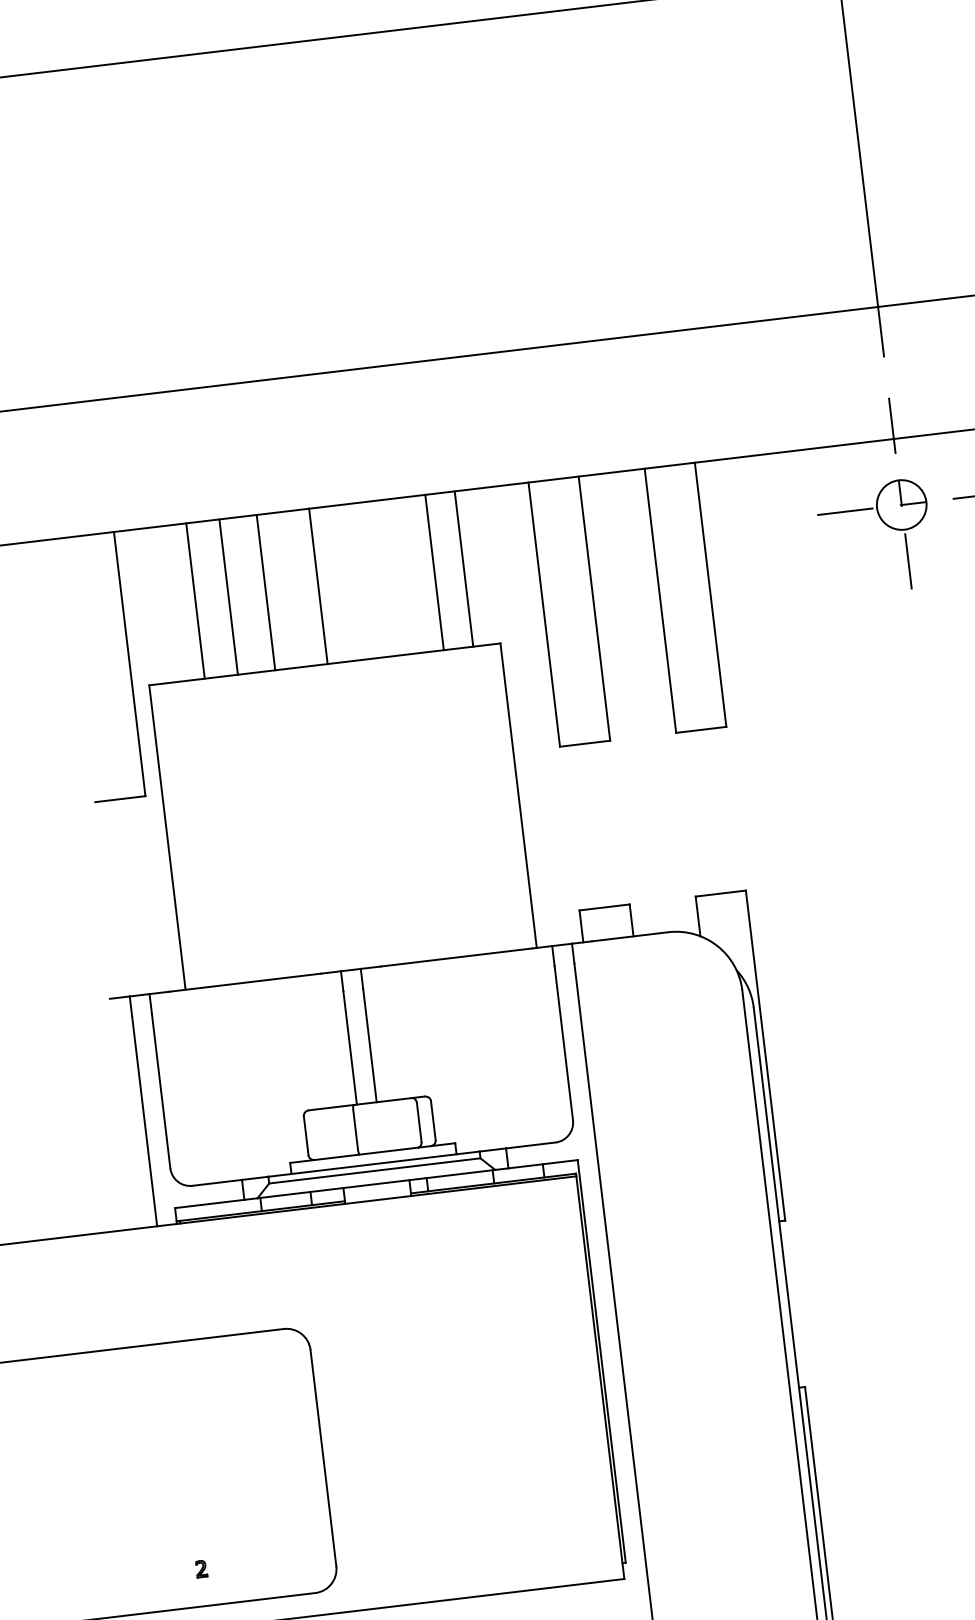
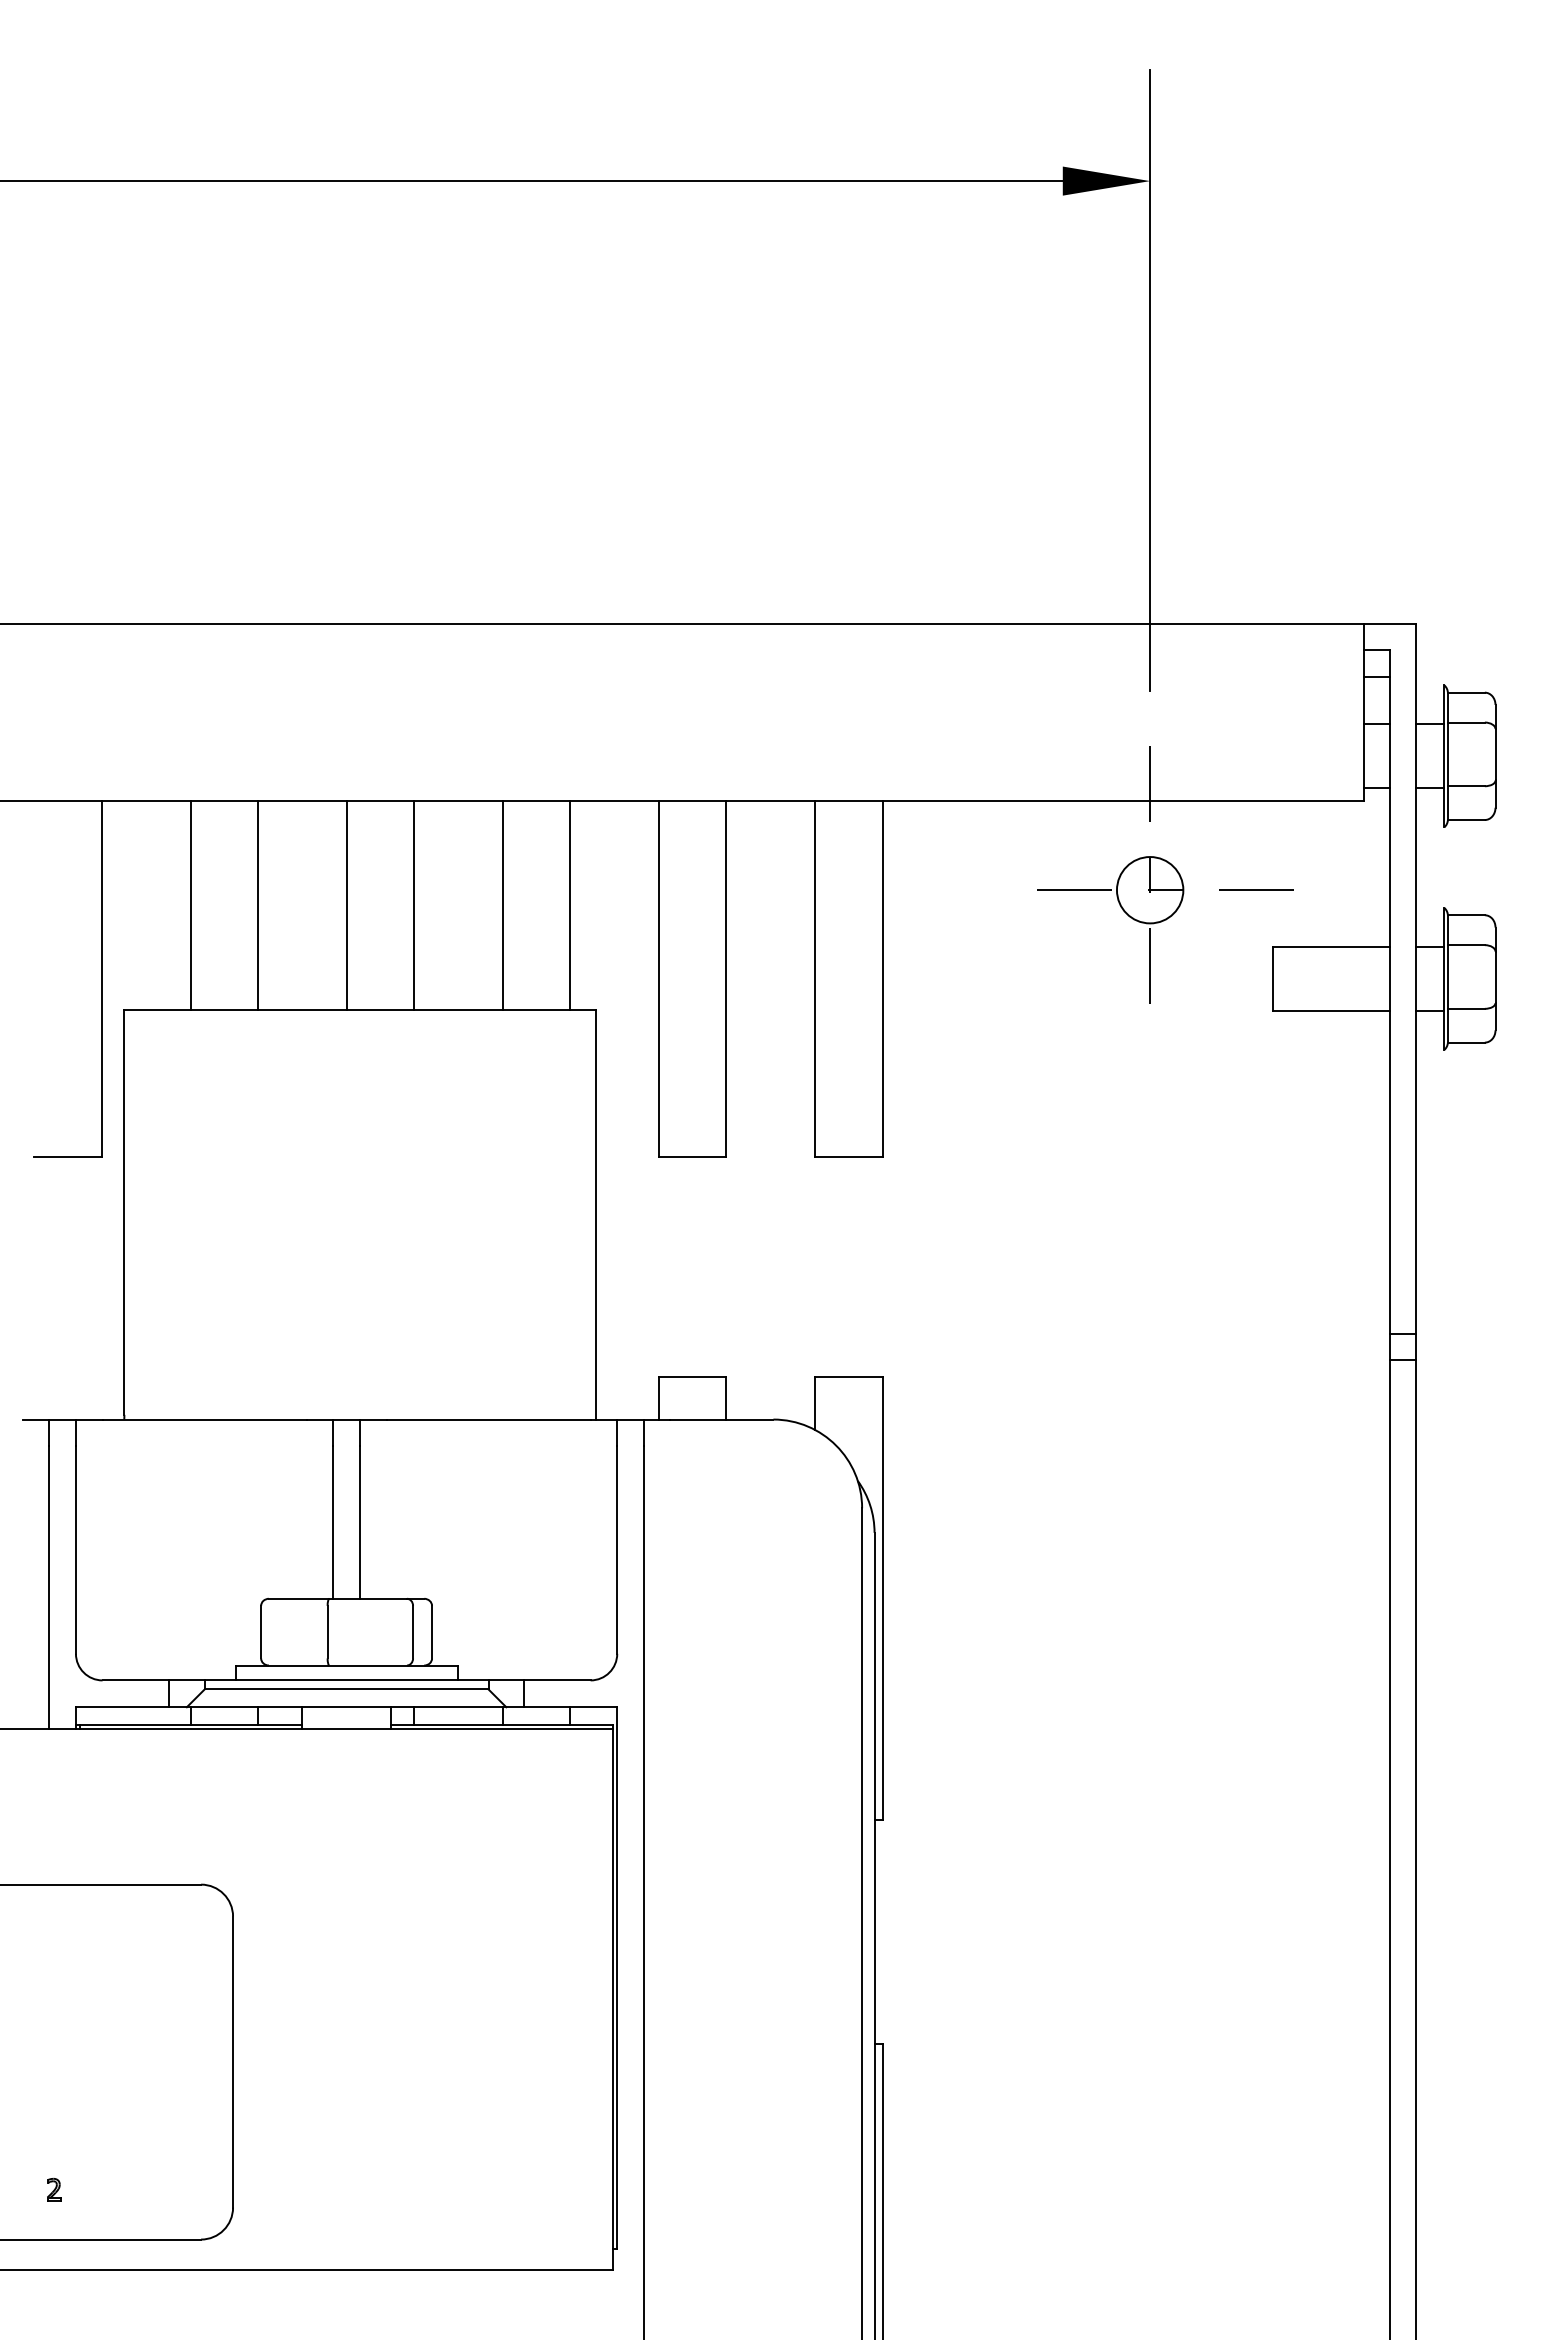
line: (463, 568) -> (502, 905), moved
line: (434, 572) -> (570, 905), moved
line: (318, 586) -> (414, 905), moved
line: (265, 592) -> (346, 905), moved
line: (228, 596) -> (190, 905), moved
line: (195, 600) -> (257, 905), moved

